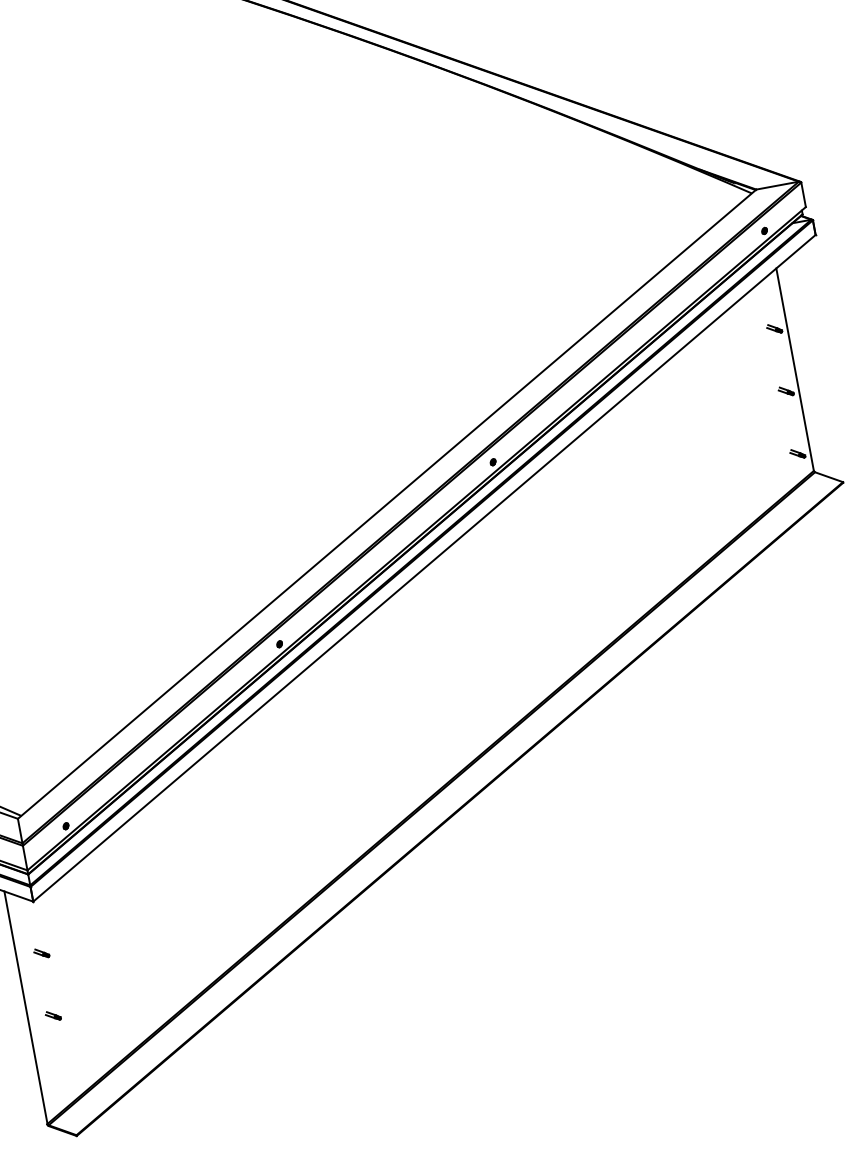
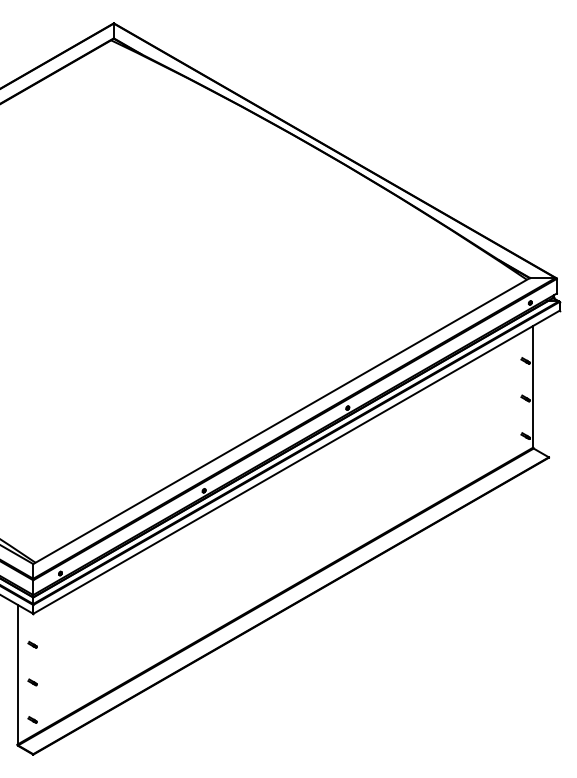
part: (64, 1077) -> (32, 719), added

